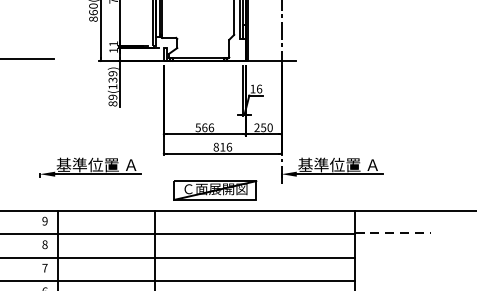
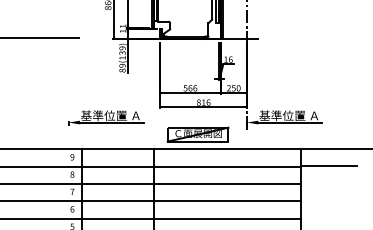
line: (393, 232) -> (329, 165), dashed -> solid

